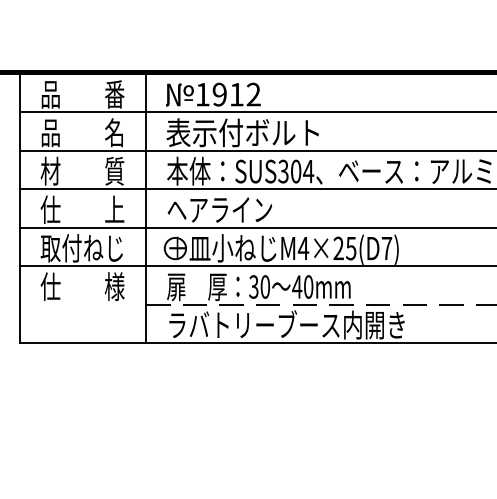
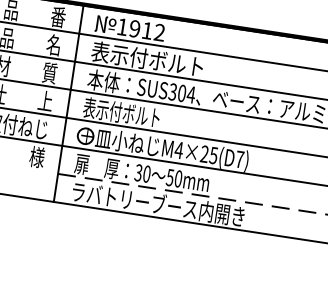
text: (219, 209) -> (122, 112), ヘアライン -> 表示付ボルト
text: (297, 286) -> (170, 177), 40mm -> 50mm

